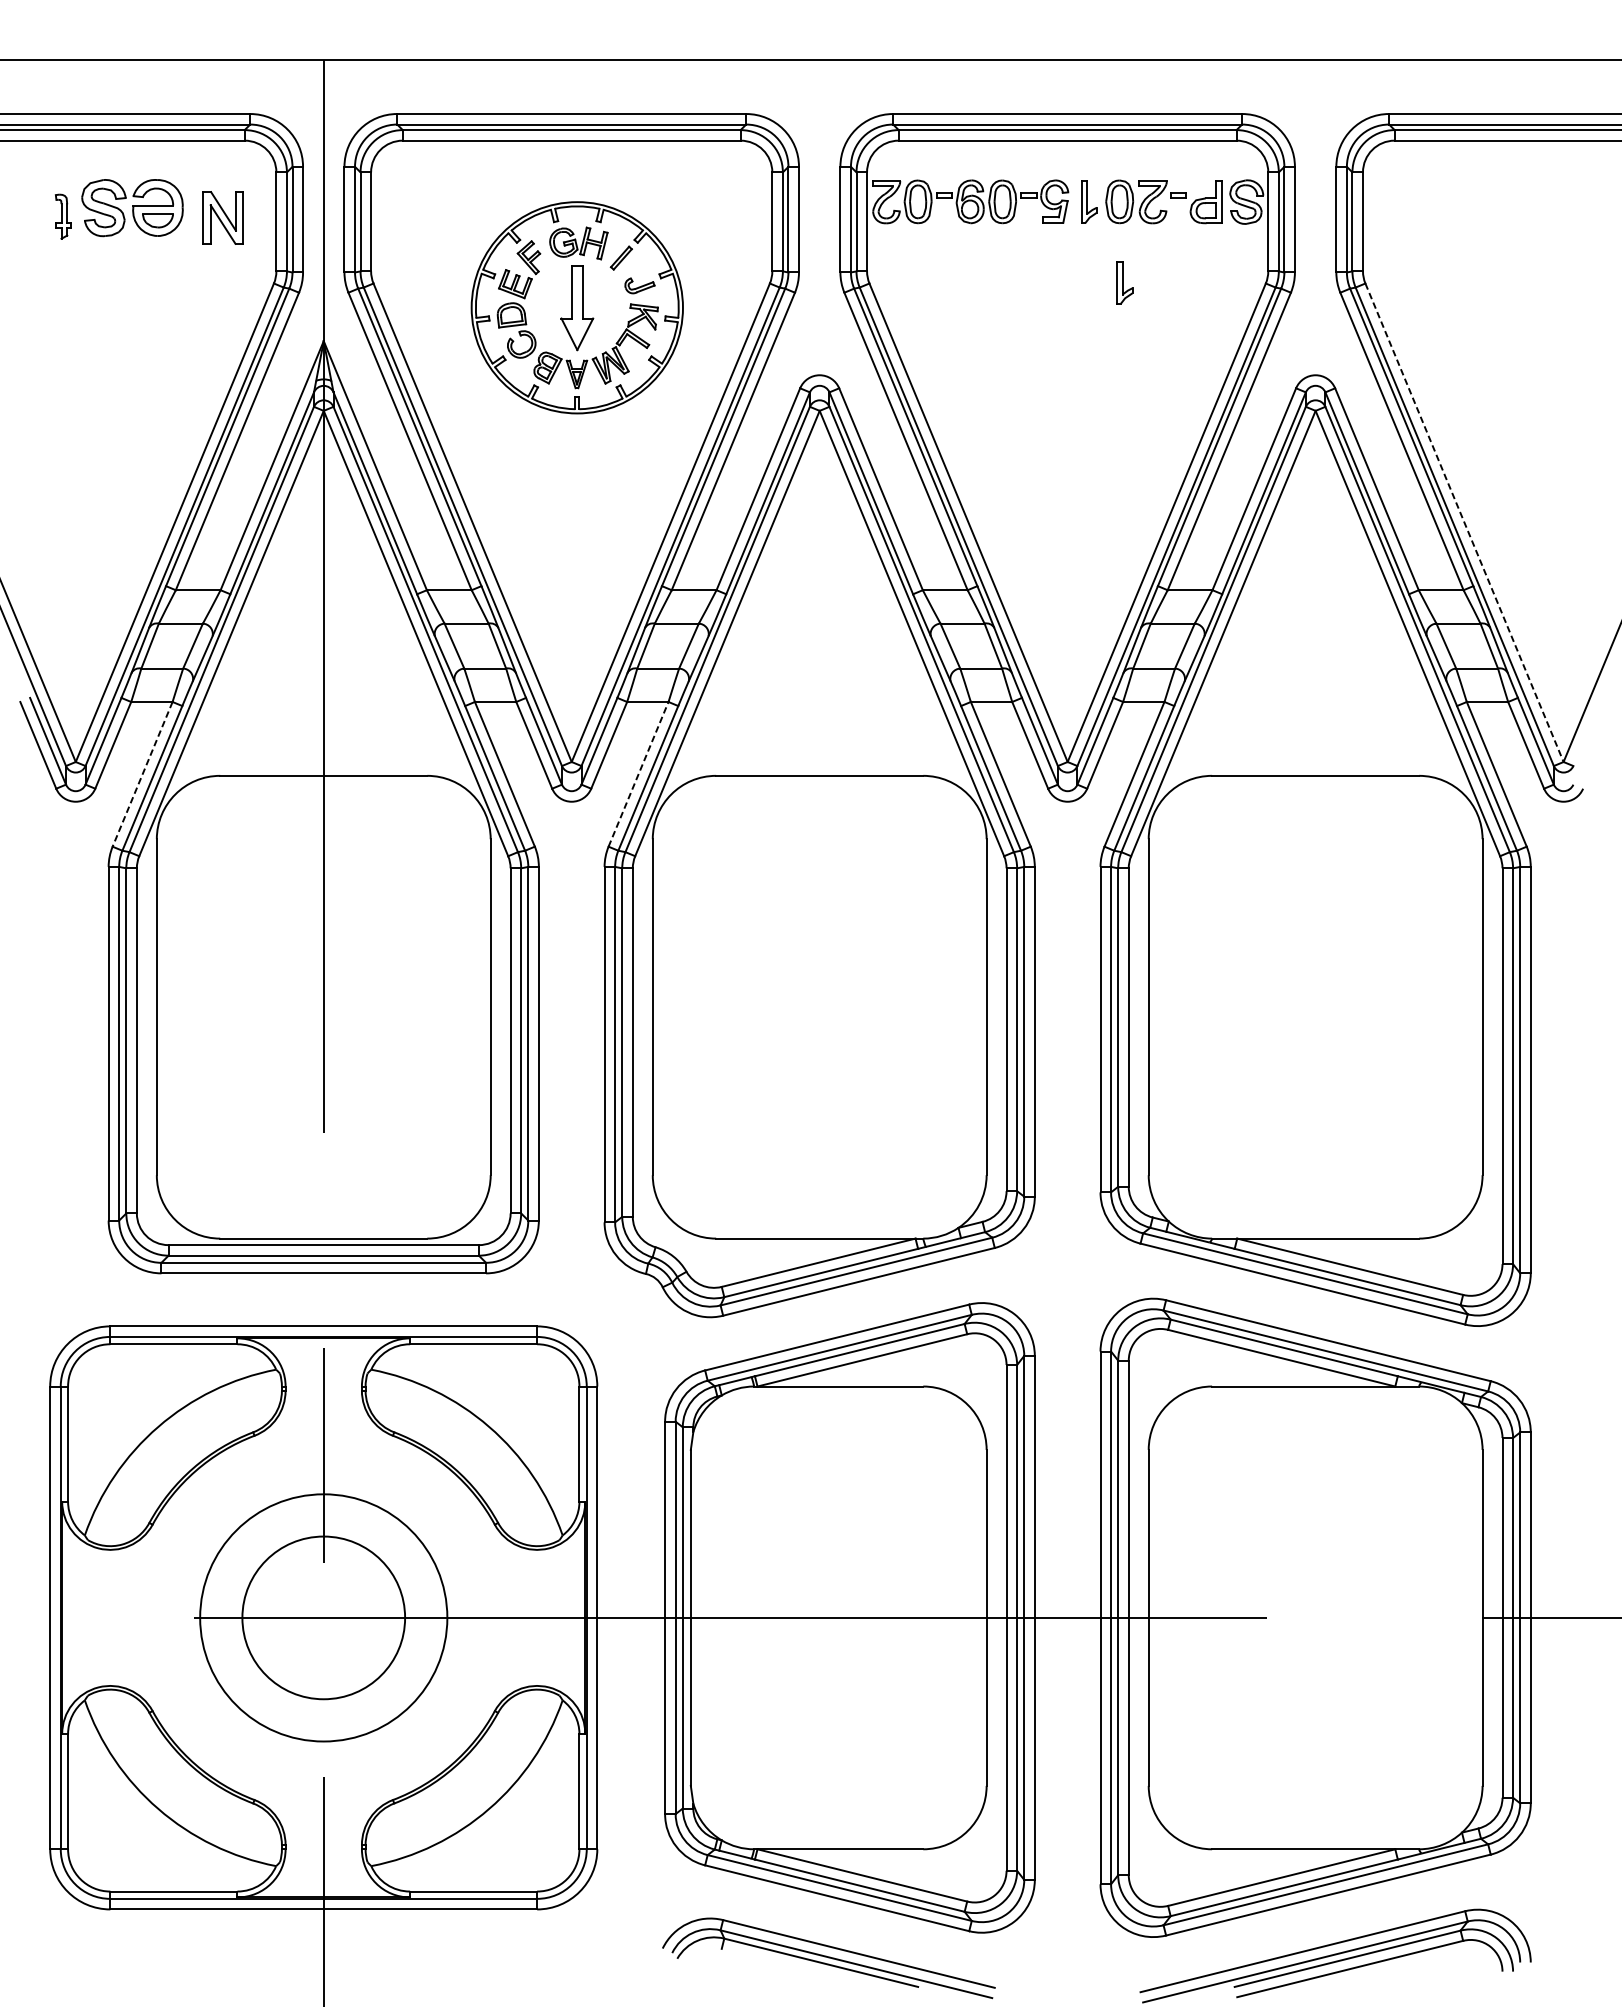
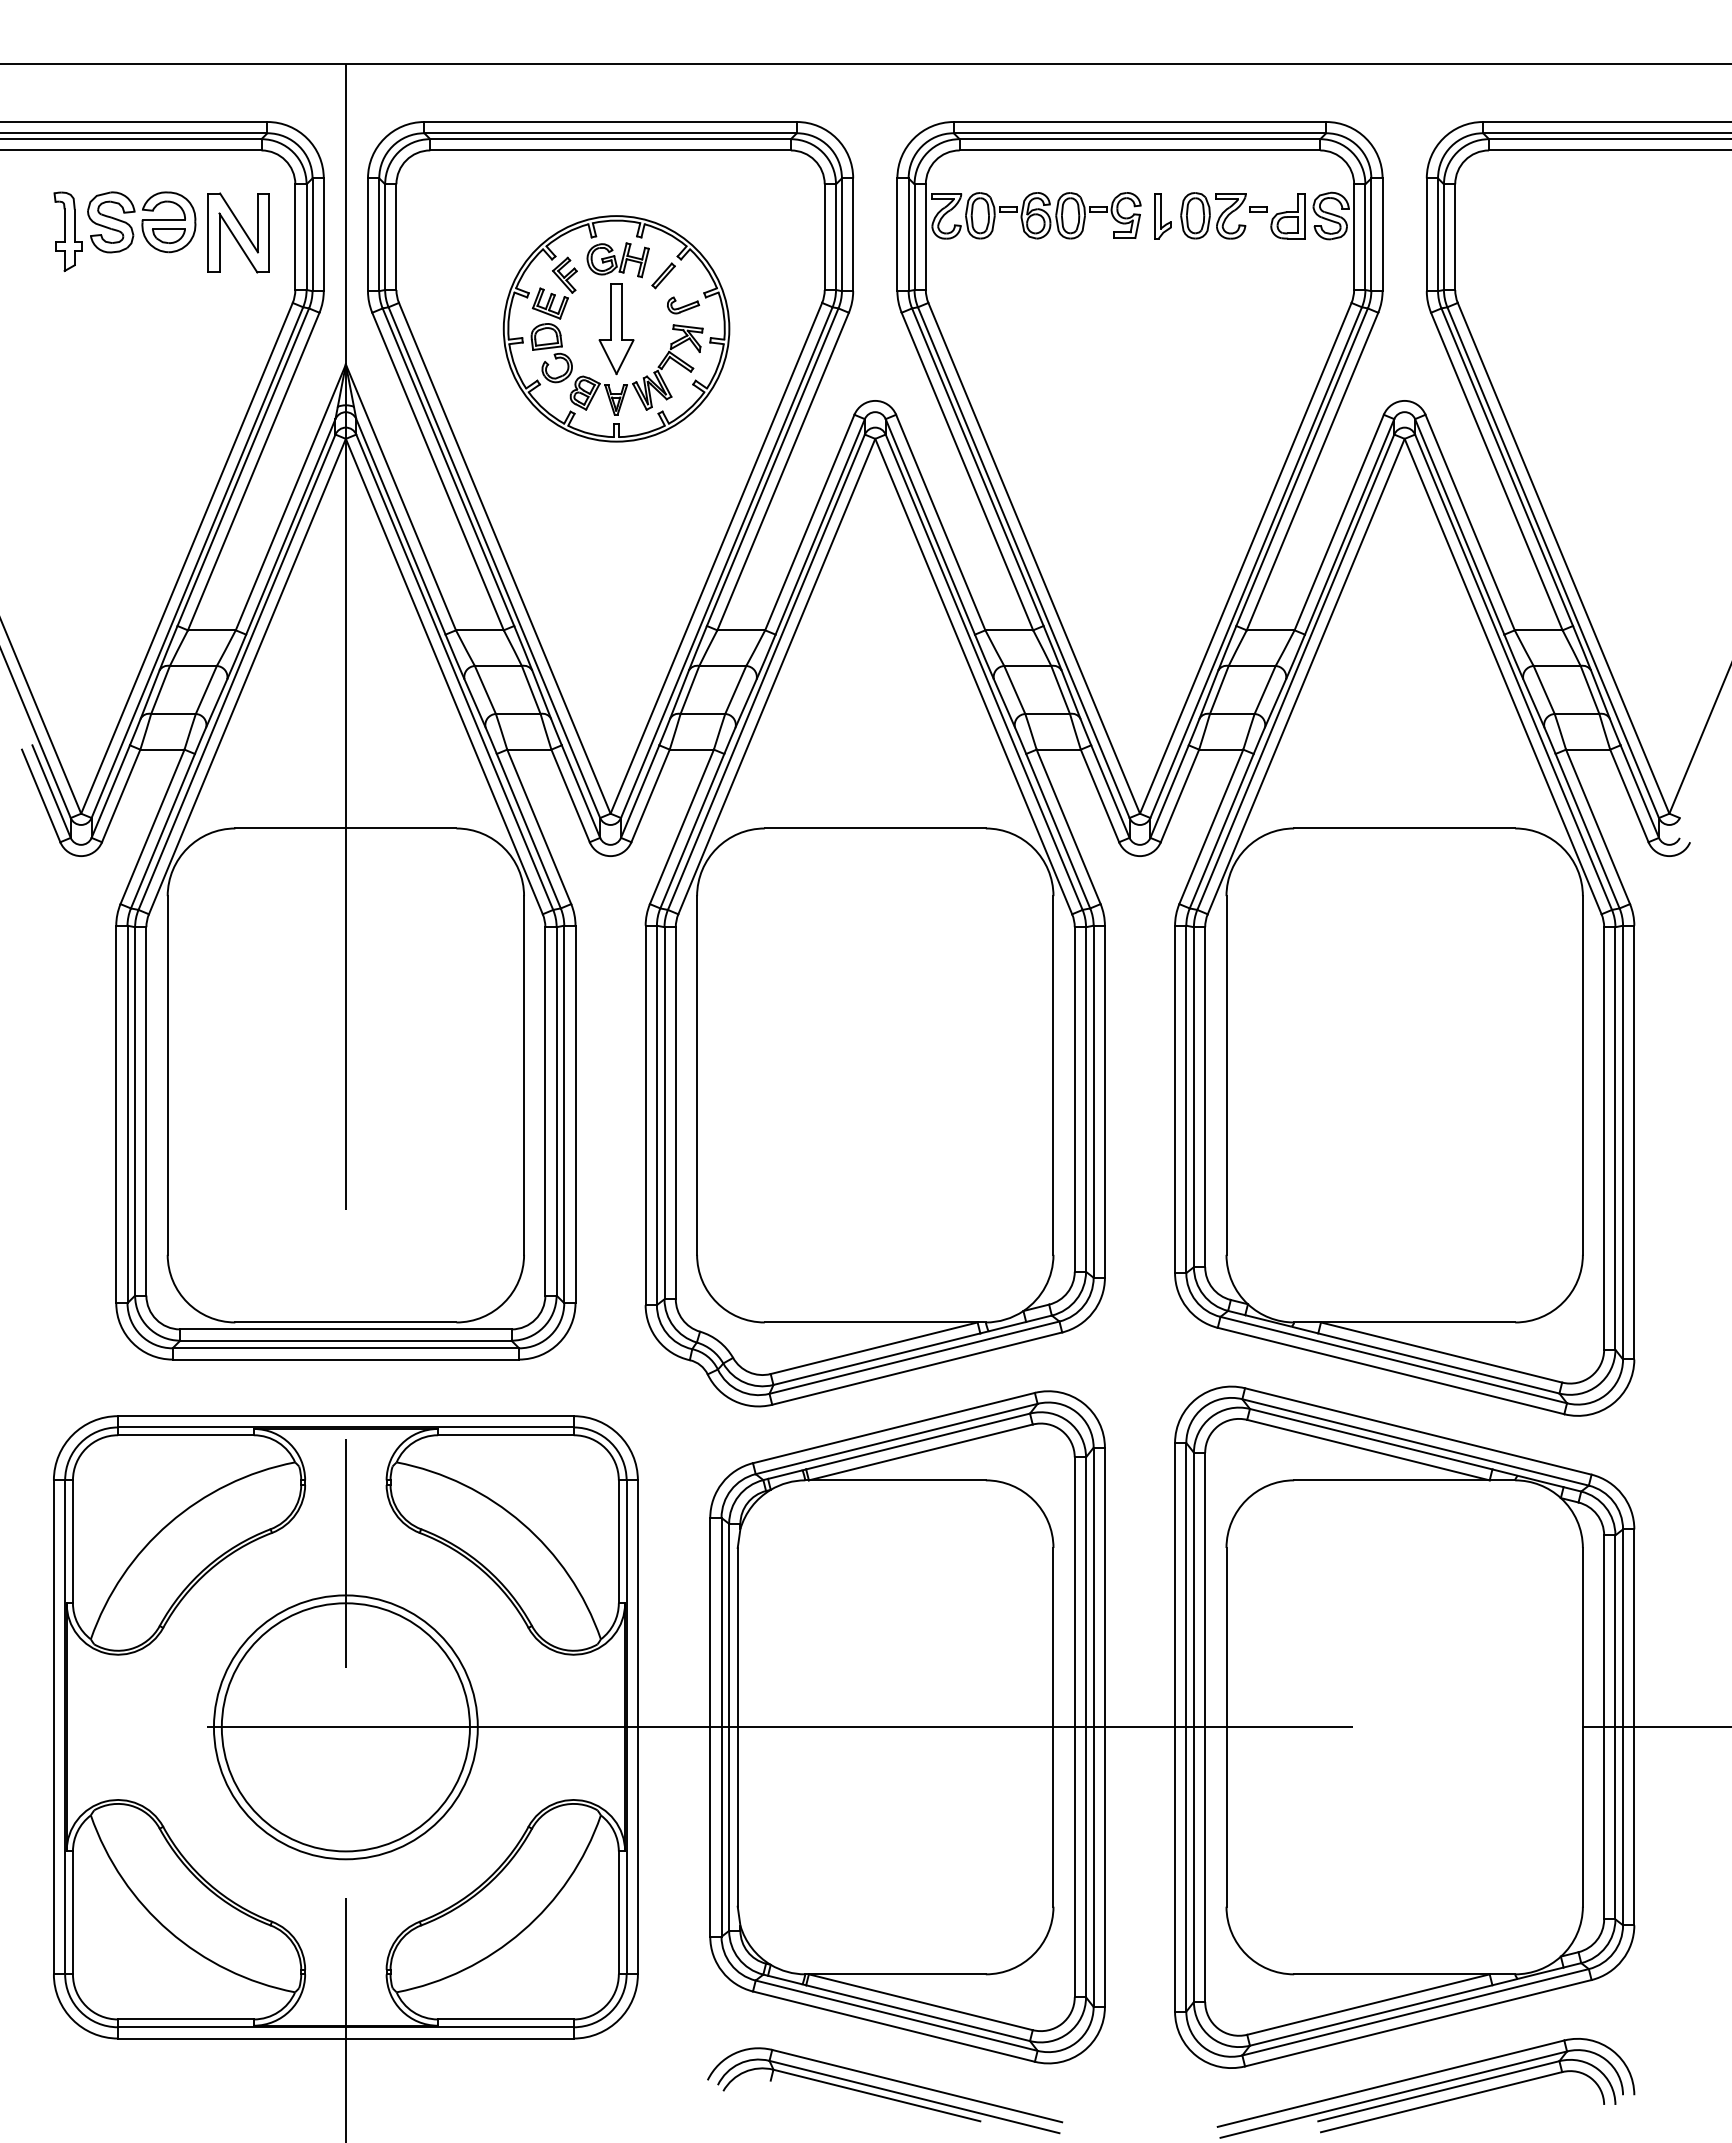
part: (62, 216) -> (67, 231), size x1.67
part: (223, 217) -> (238, 232), size x1.43
part: (1124, 283) -> (1200, 302), removed
line: (1464, 522) -> (1563, 558), dashed -> solid
line: (142, 773) -> (152, 826), dashed -> solid
line: (638, 773) -> (681, 826), dashed -> solid
circle: (323, 1618) -> (345, 1727), size x1.43

